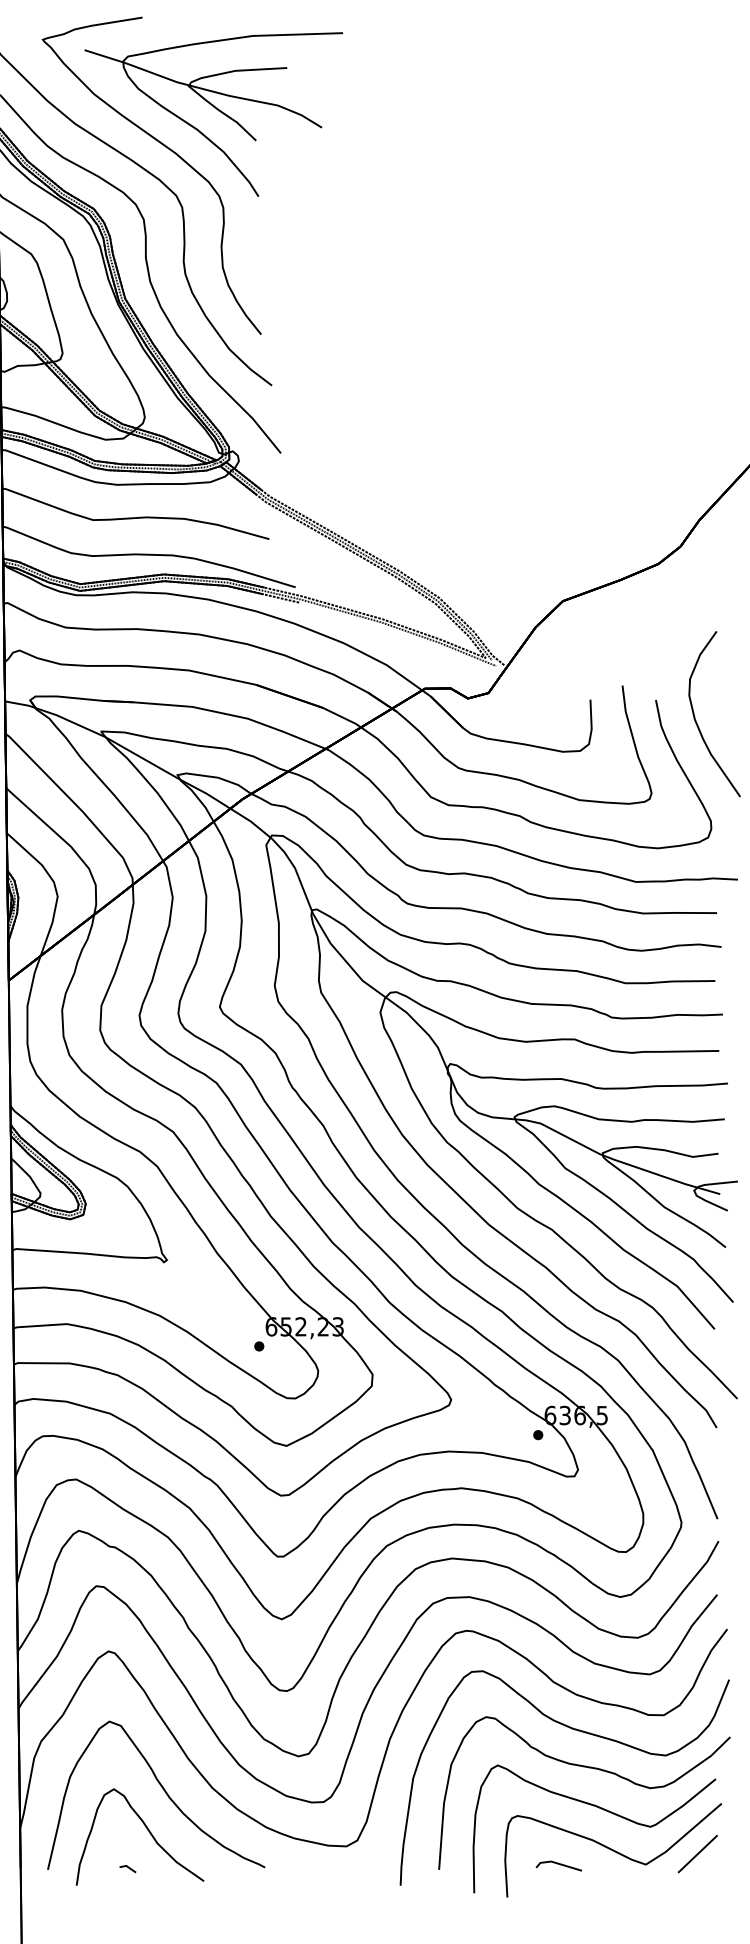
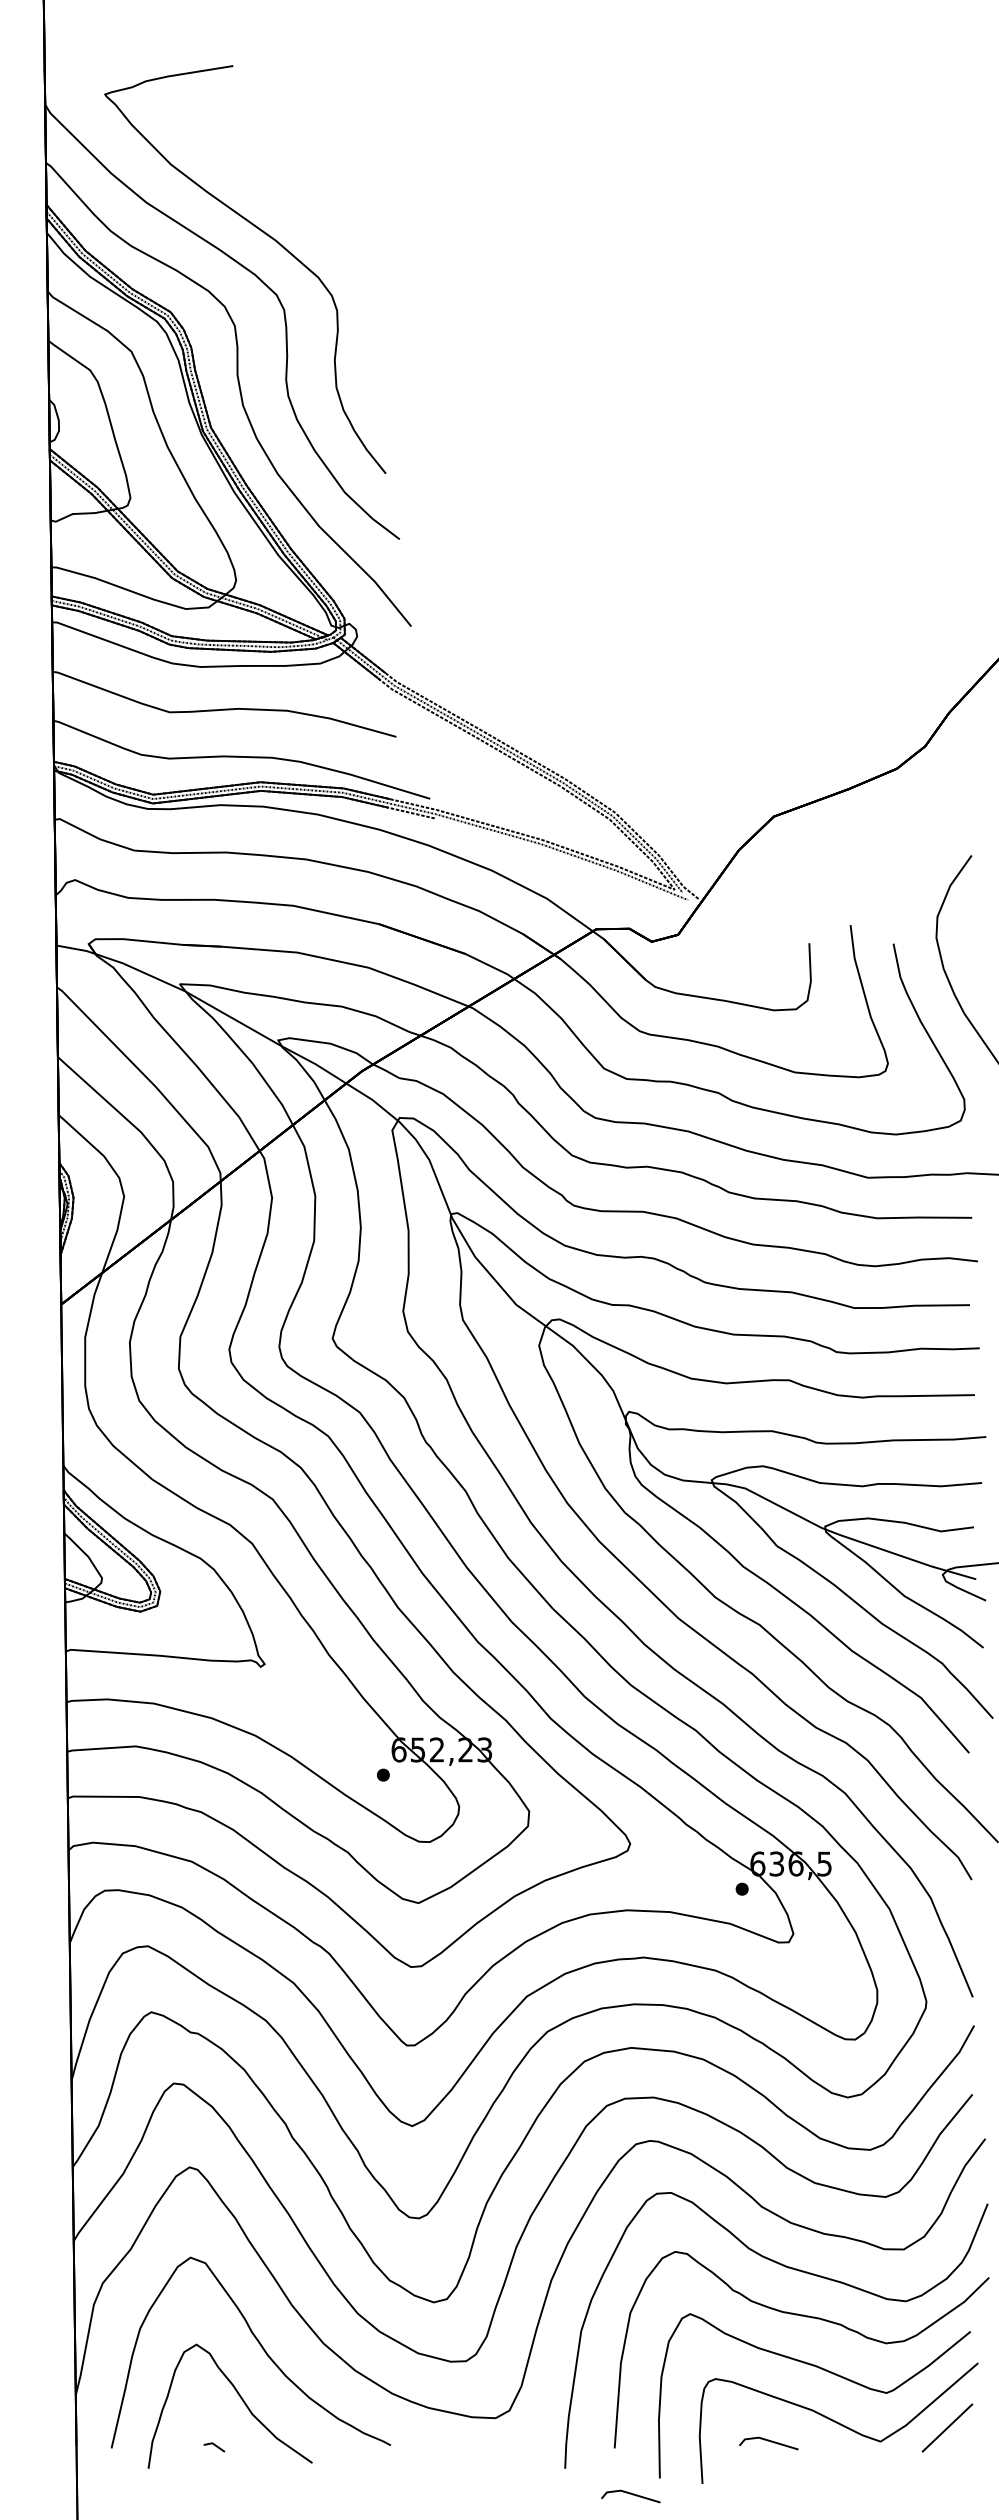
part: (216, 109) -> (328, 184), removed
line: (451, 1905) -> (630, 2494), added

